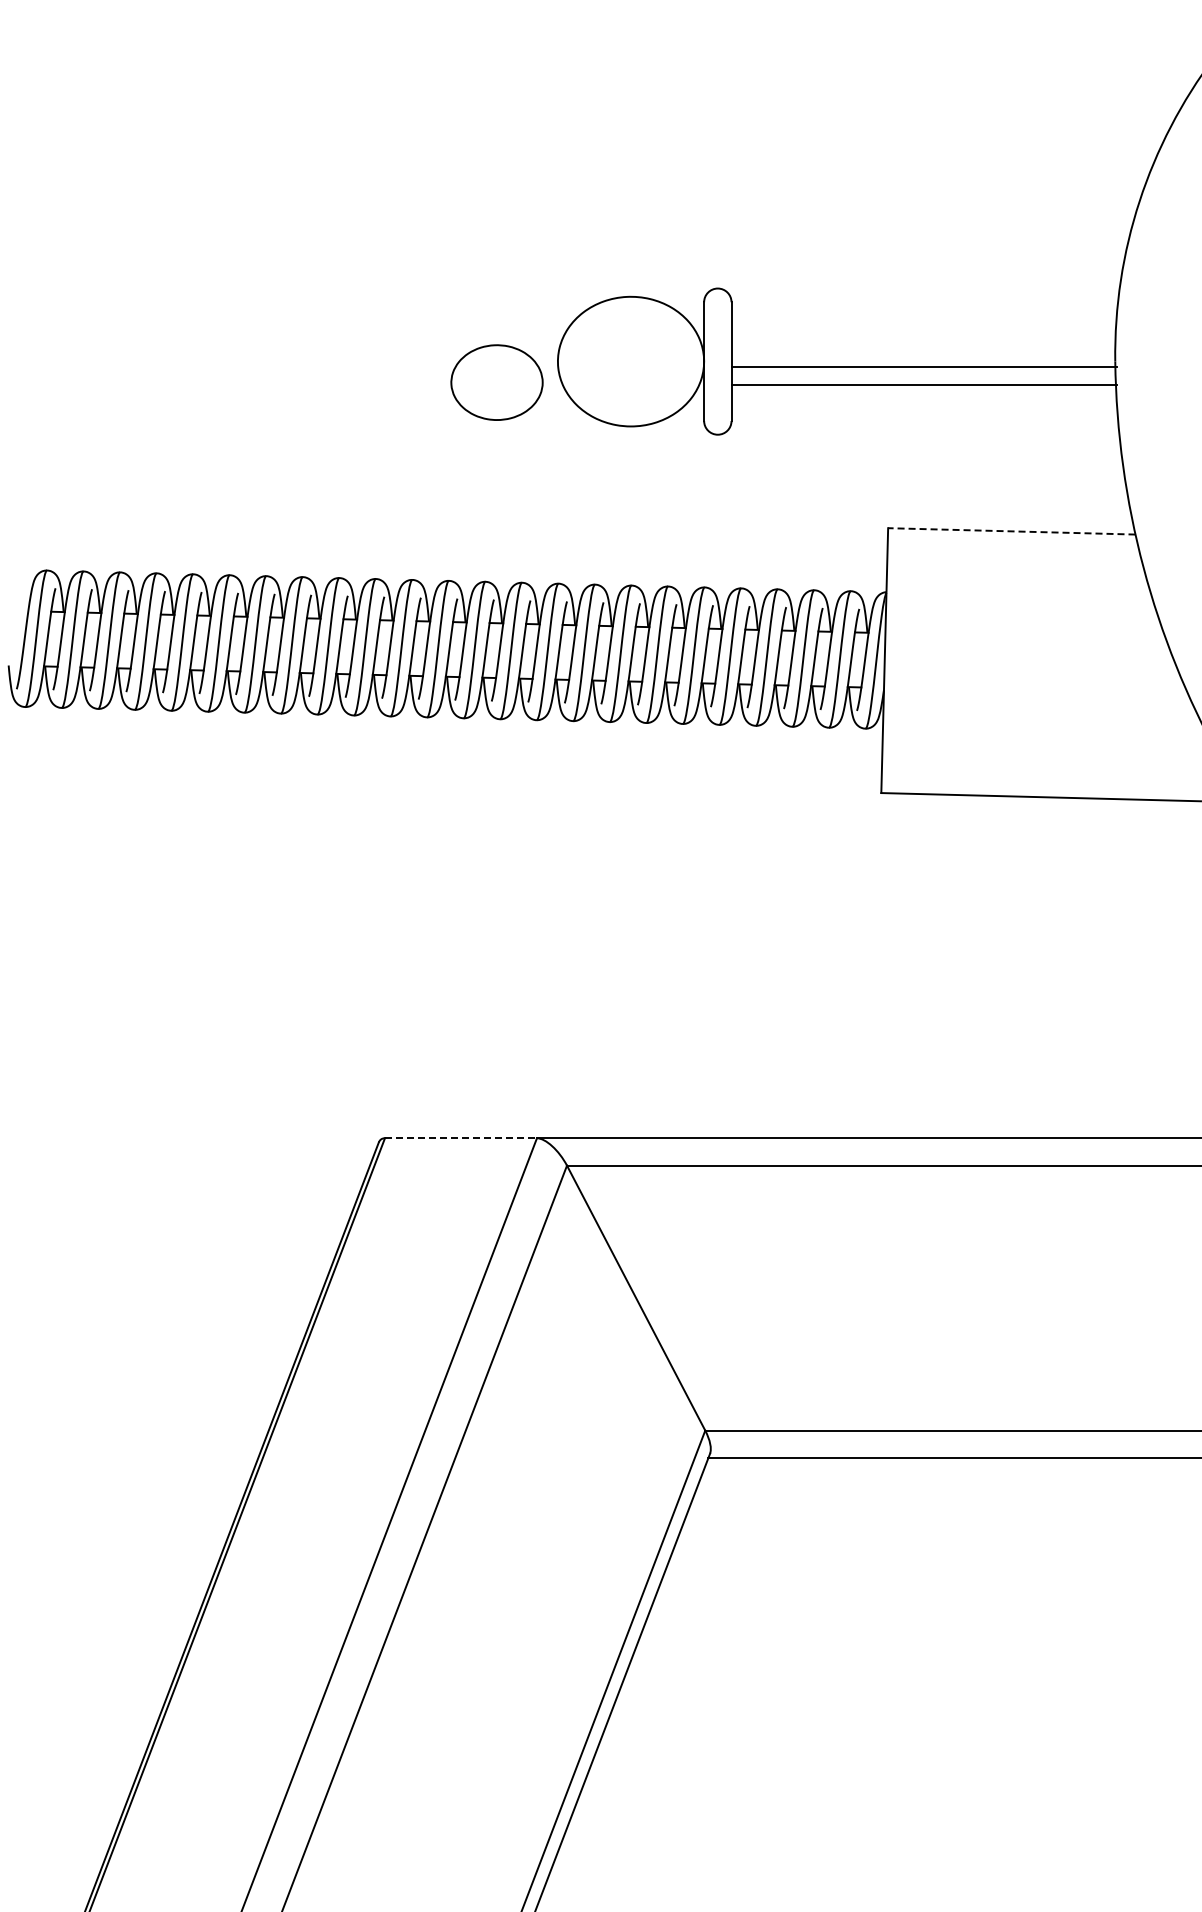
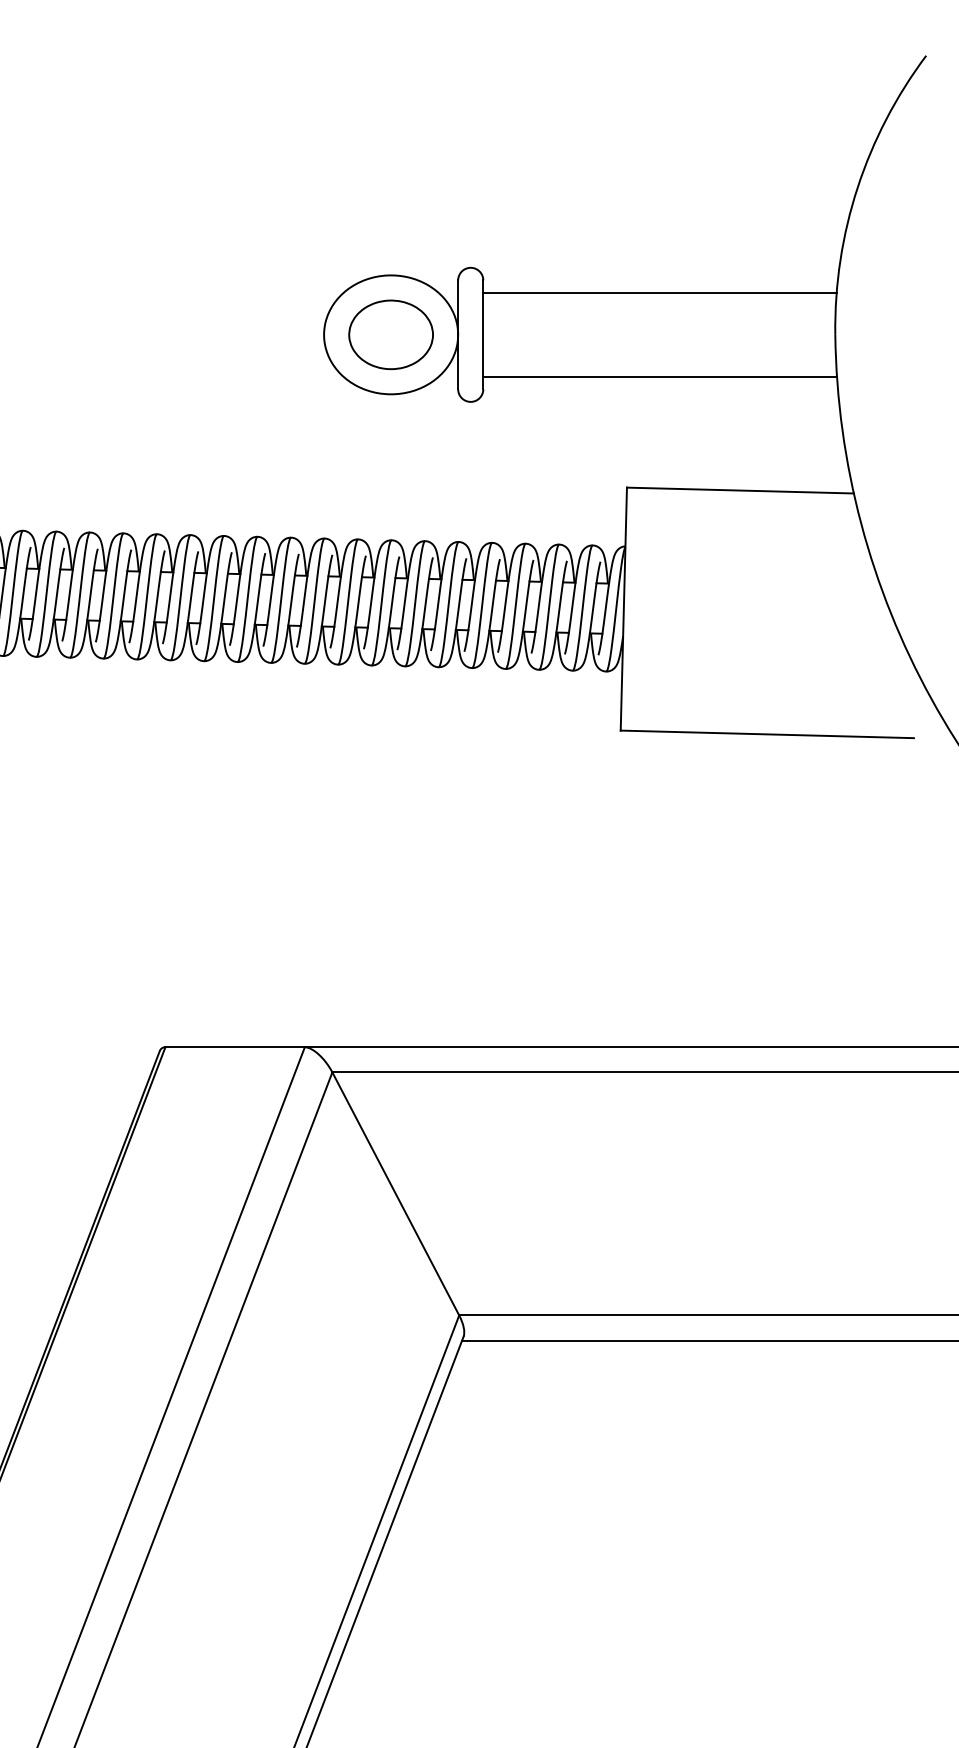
line: (924, 367) -> (660, 376), moved
part: (496, 382) -> (390, 334), moved
line: (923, 384) -> (659, 292), moved
line: (1011, 531) -> (740, 490), dashed -> solid
line: (461, 1138) -> (235, 1047), dashed -> solid

